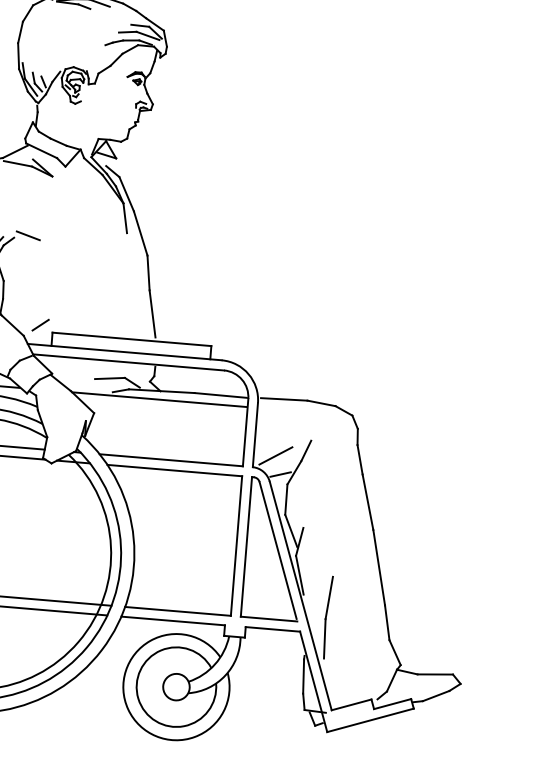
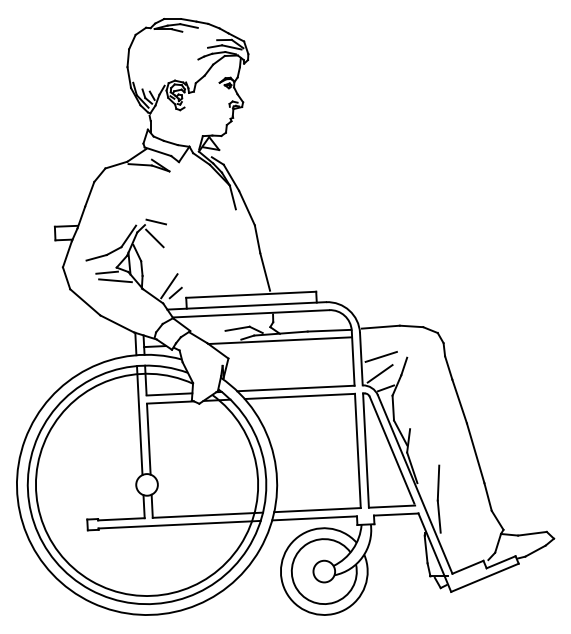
line: (23, 255) -> (154, 238), added
line: (34, 316) -> (169, 286), added
line: (279, 434) -> (380, 356), added

